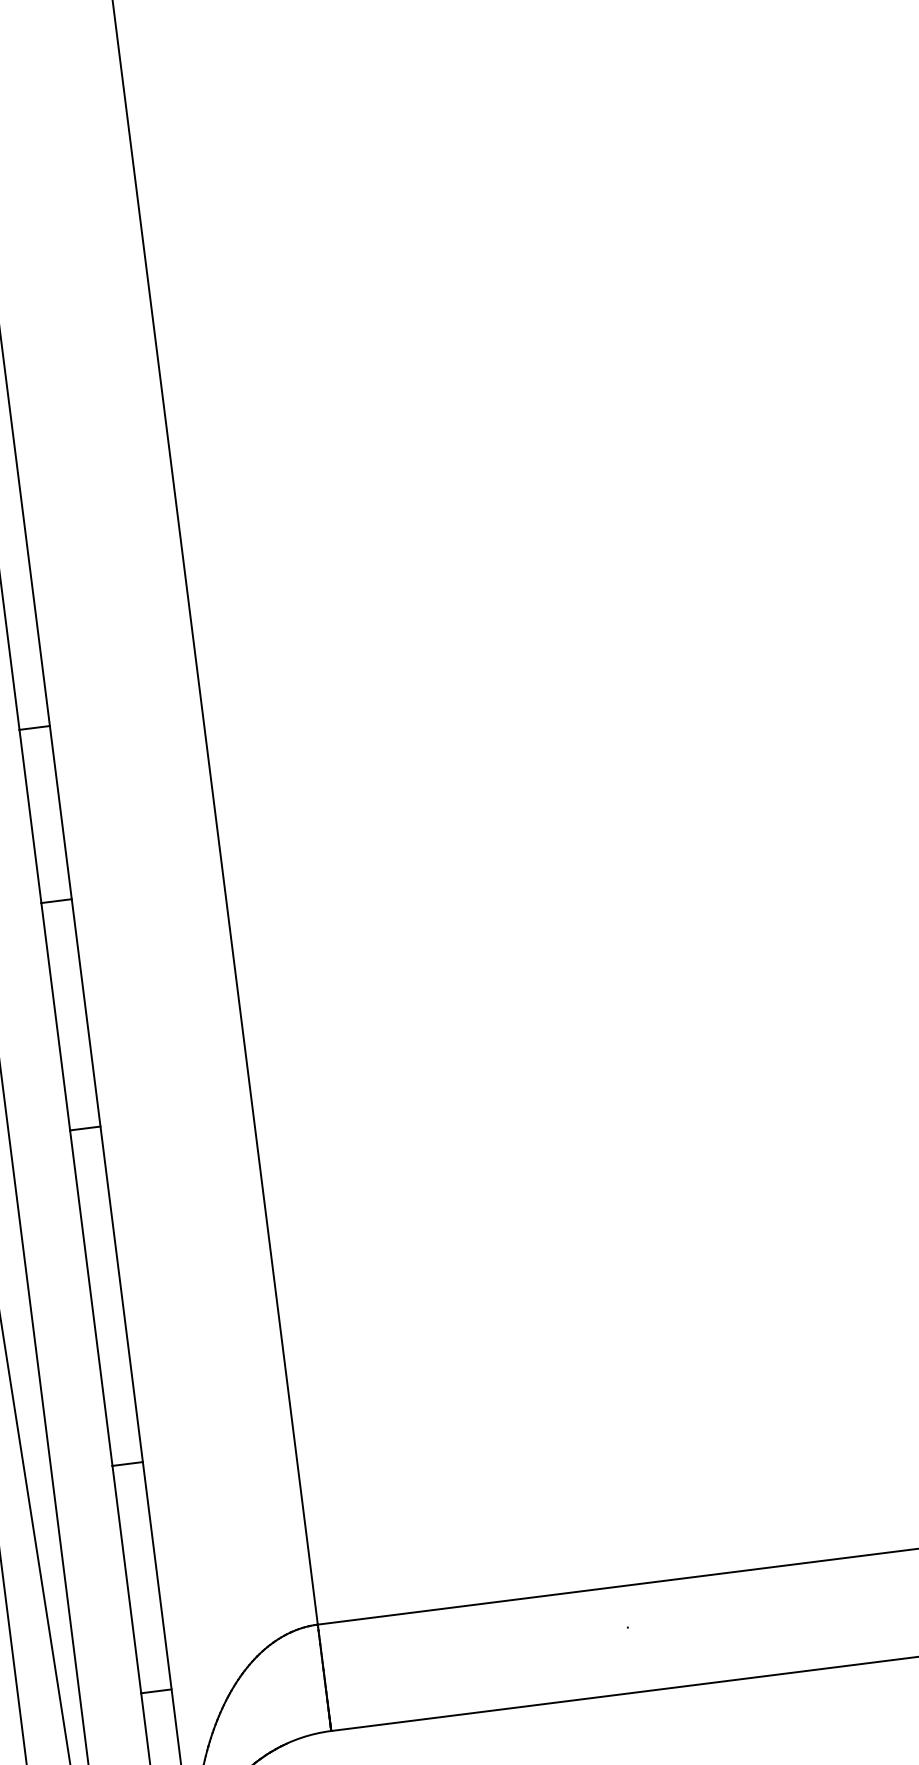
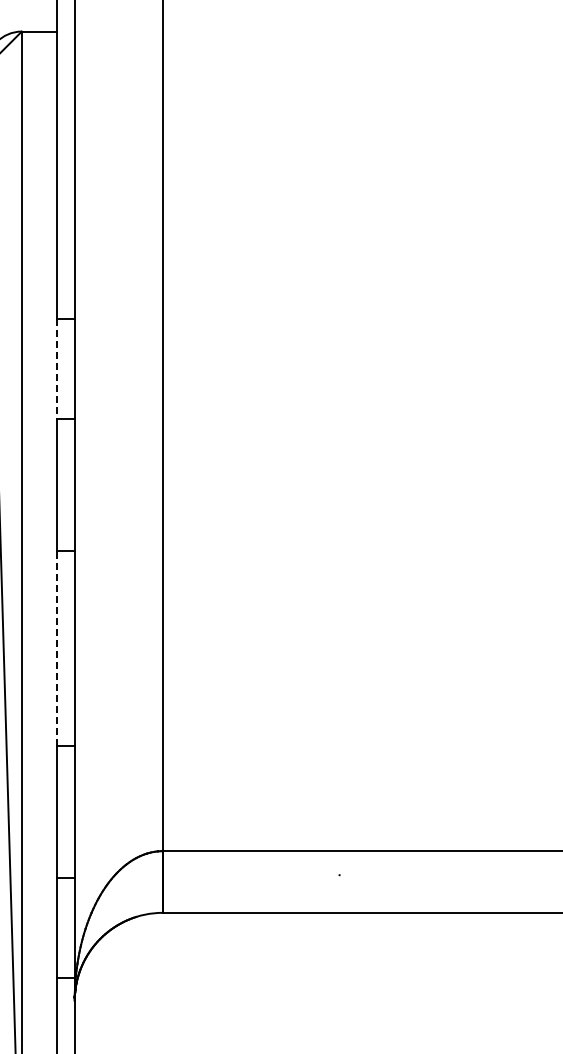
line: (31, 817) -> (57, 369), solid -> dashed
line: (91, 1296) -> (57, 647), solid -> dashed

